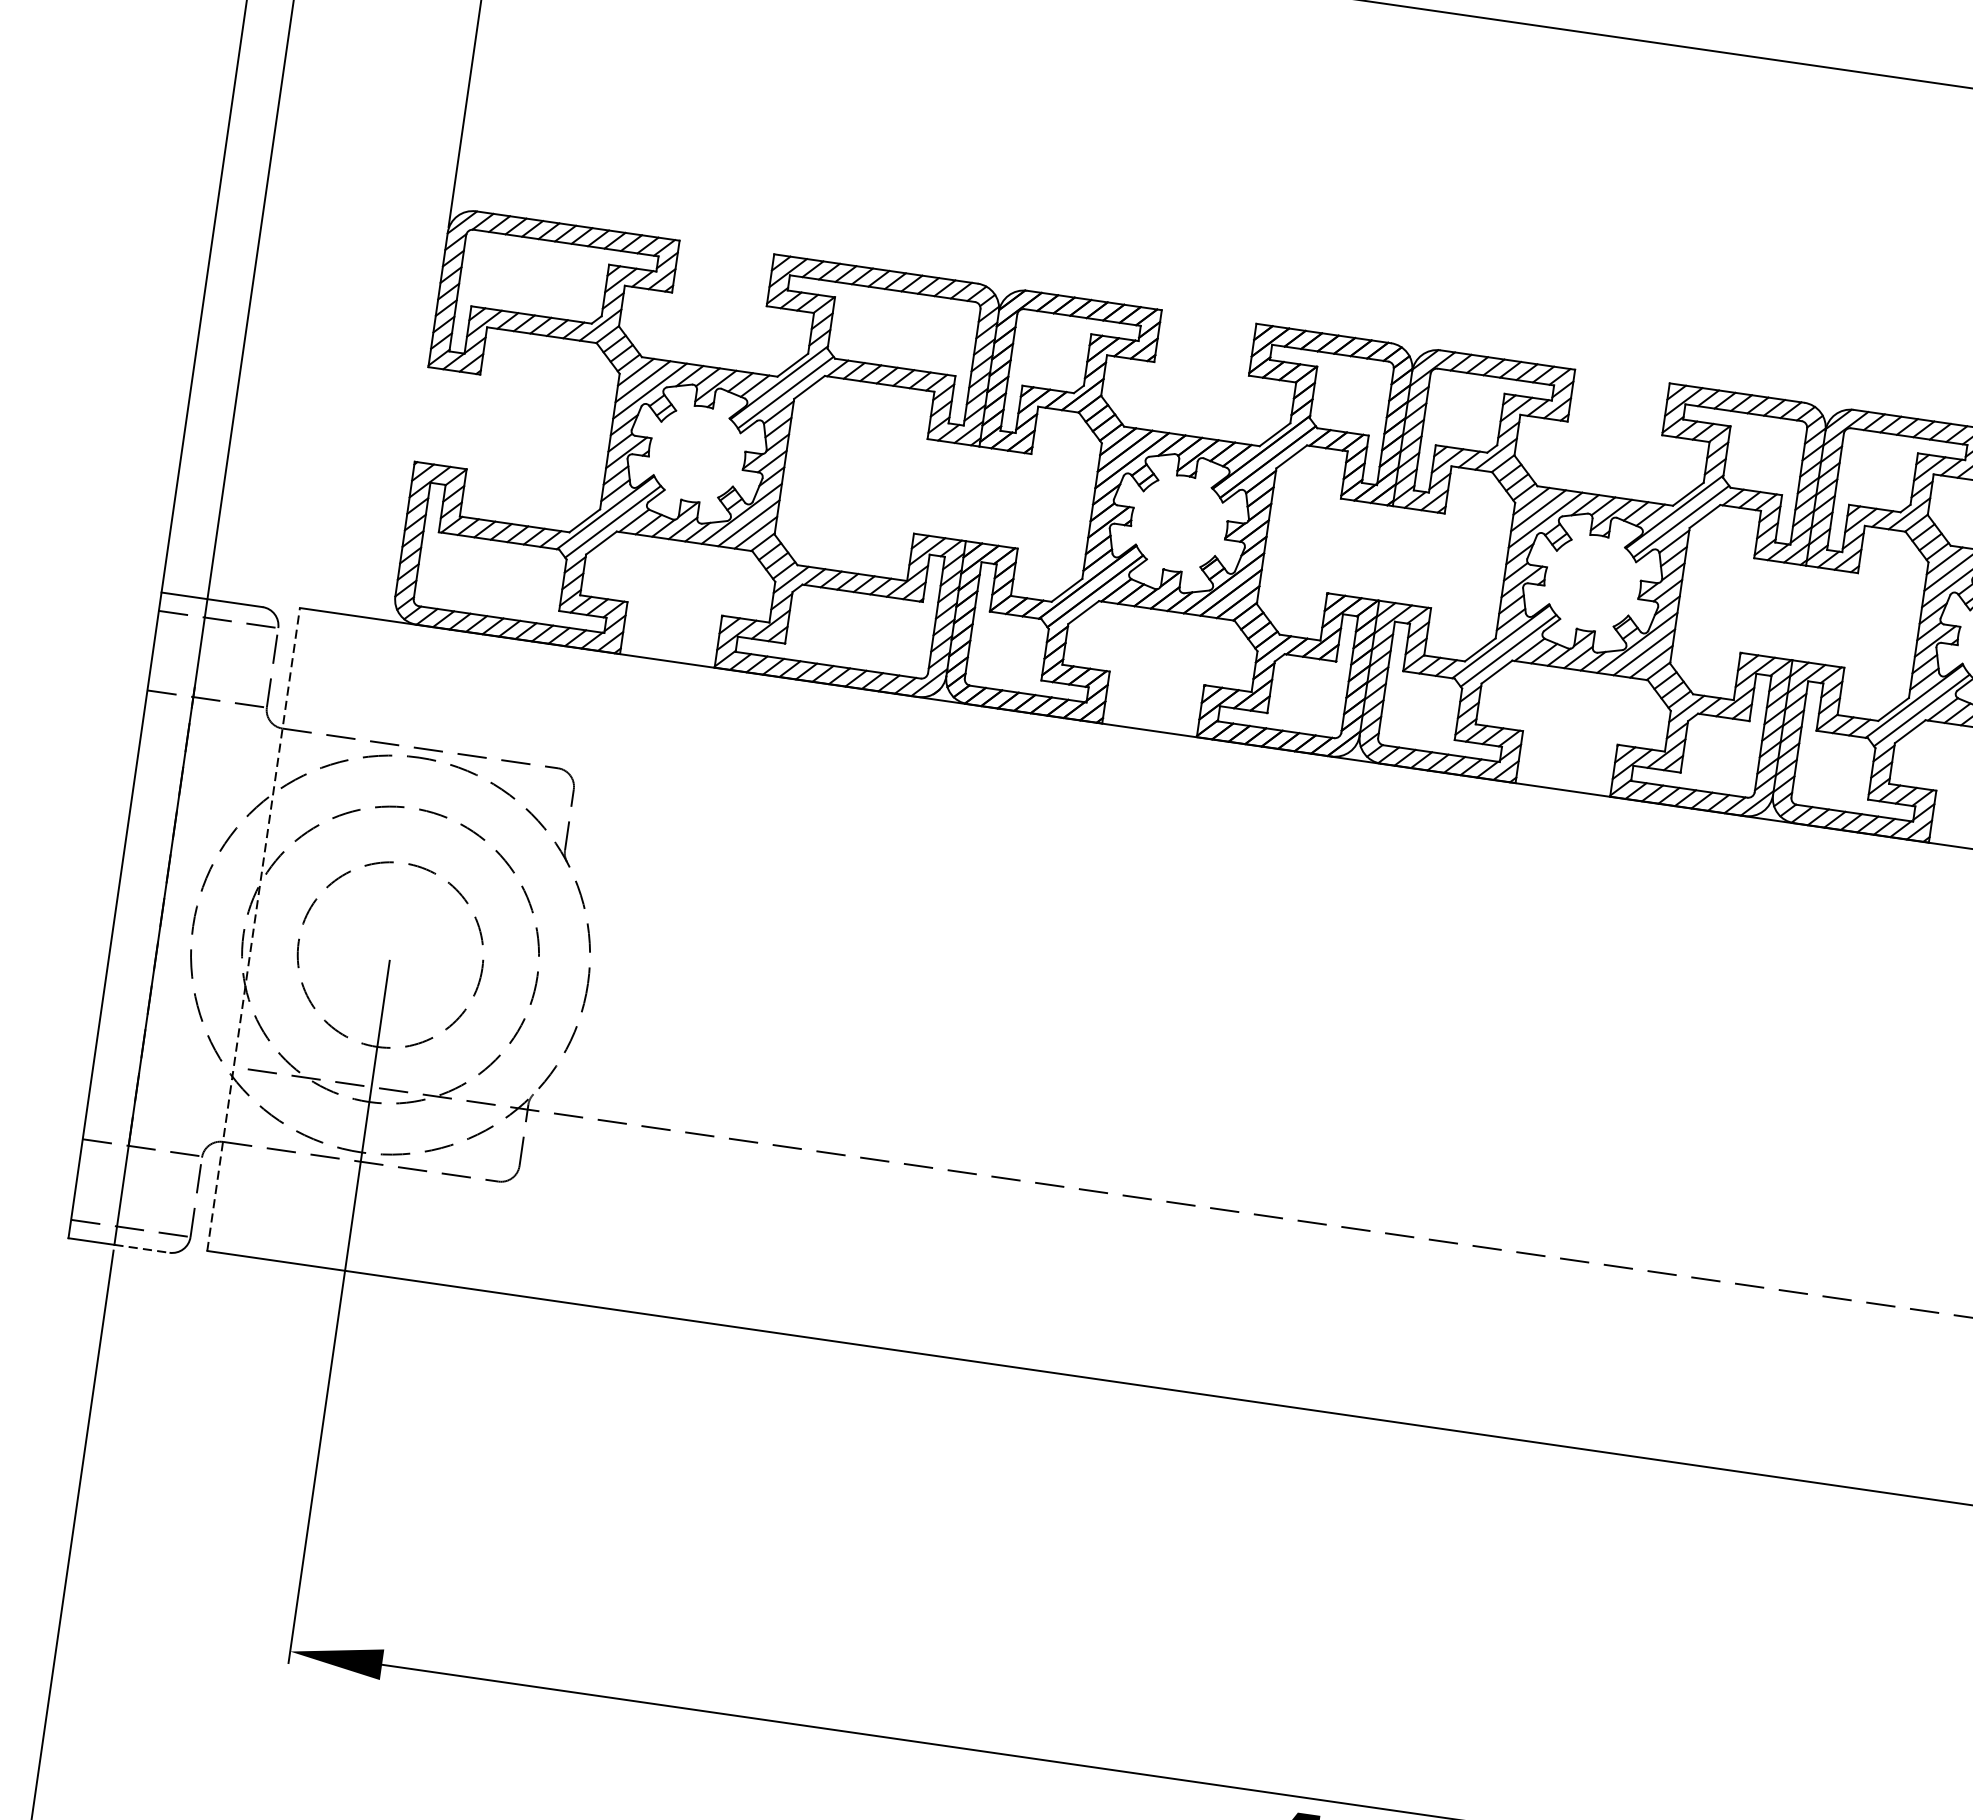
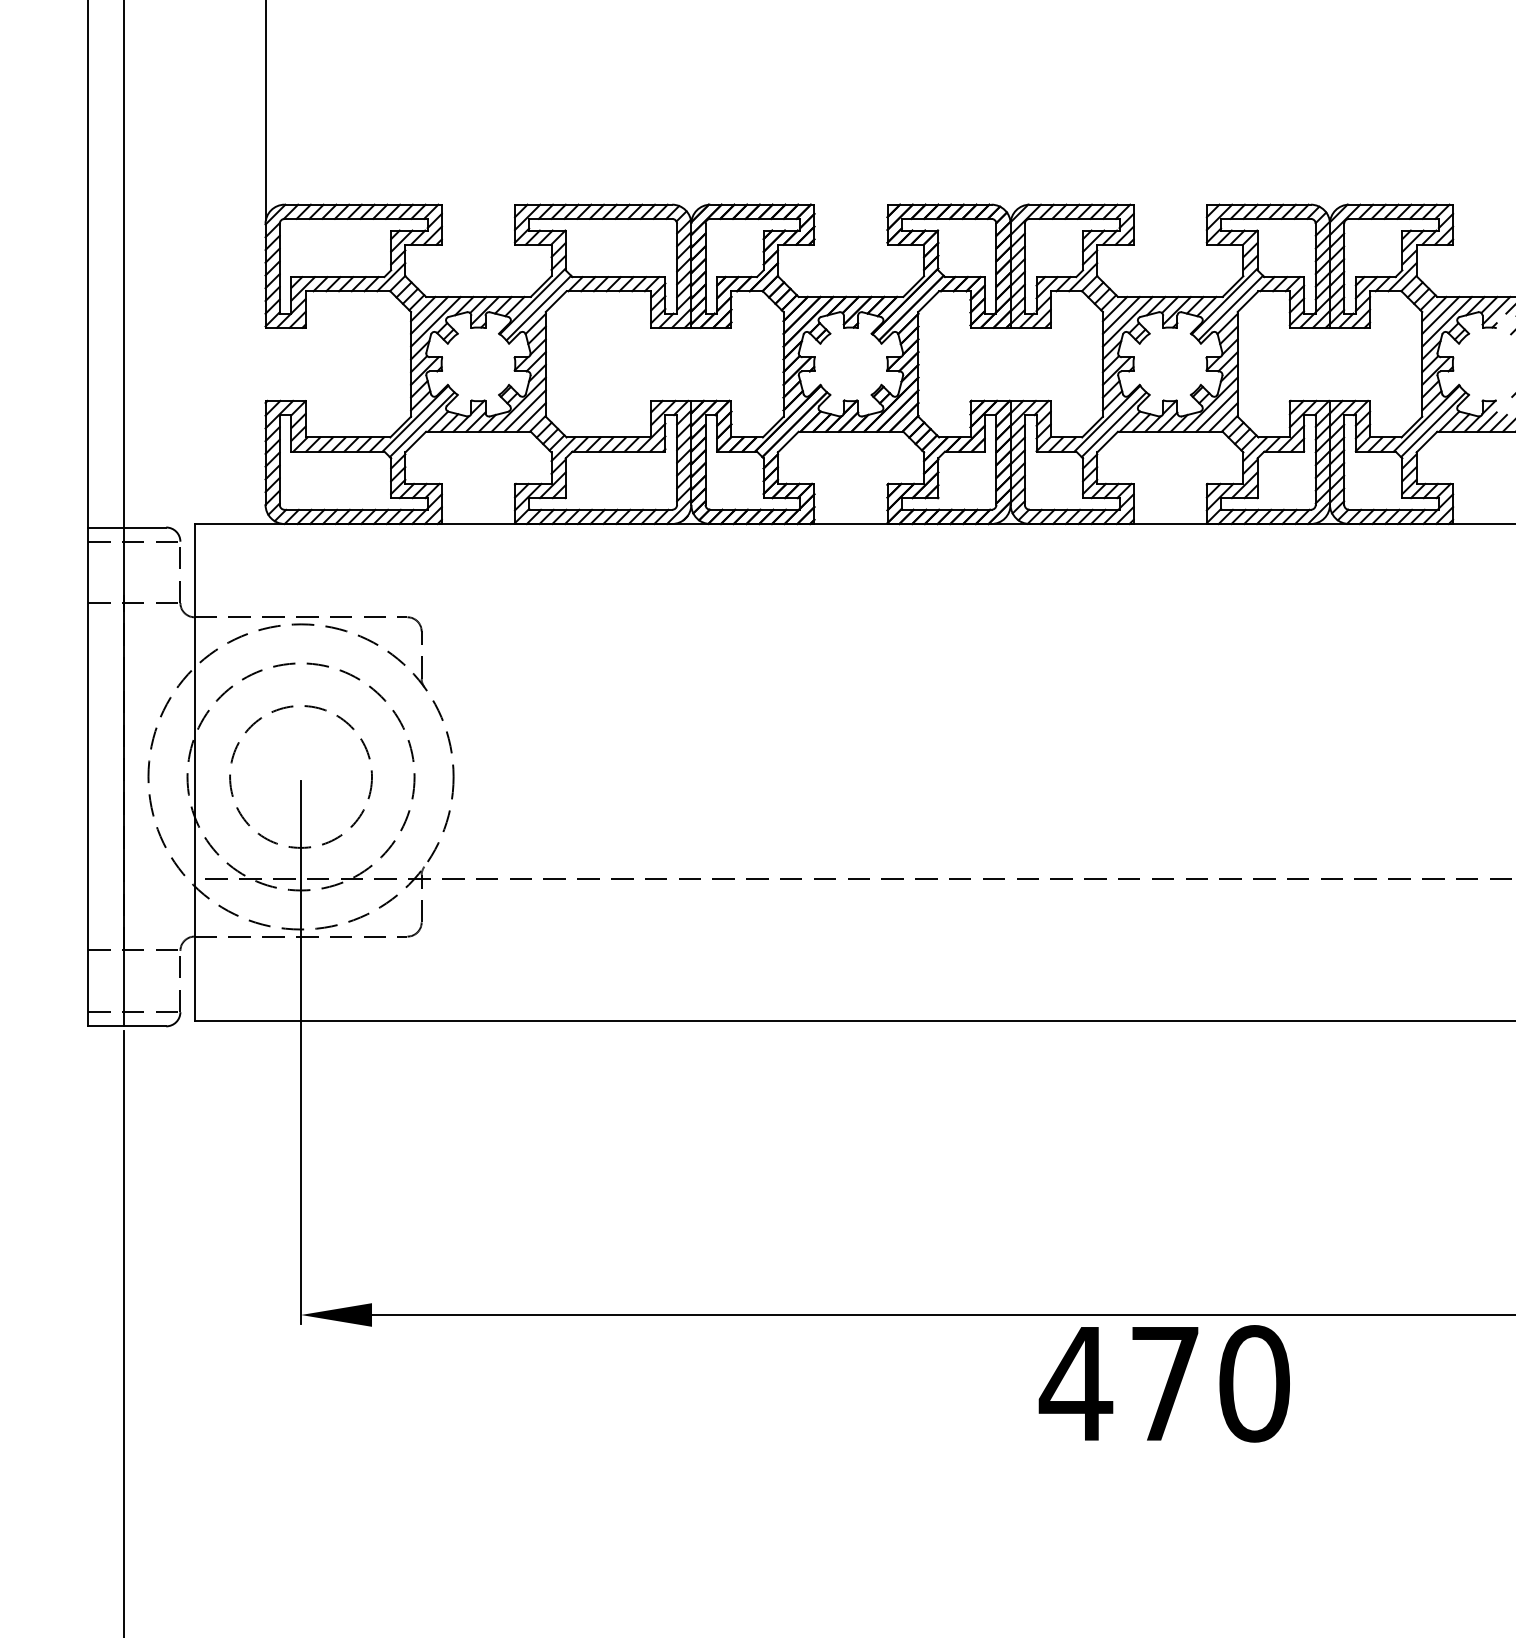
line: (253, 929) -> (194, 772), dashed -> solid
line: (142, 1249) -> (145, 1026), dashed -> solid

